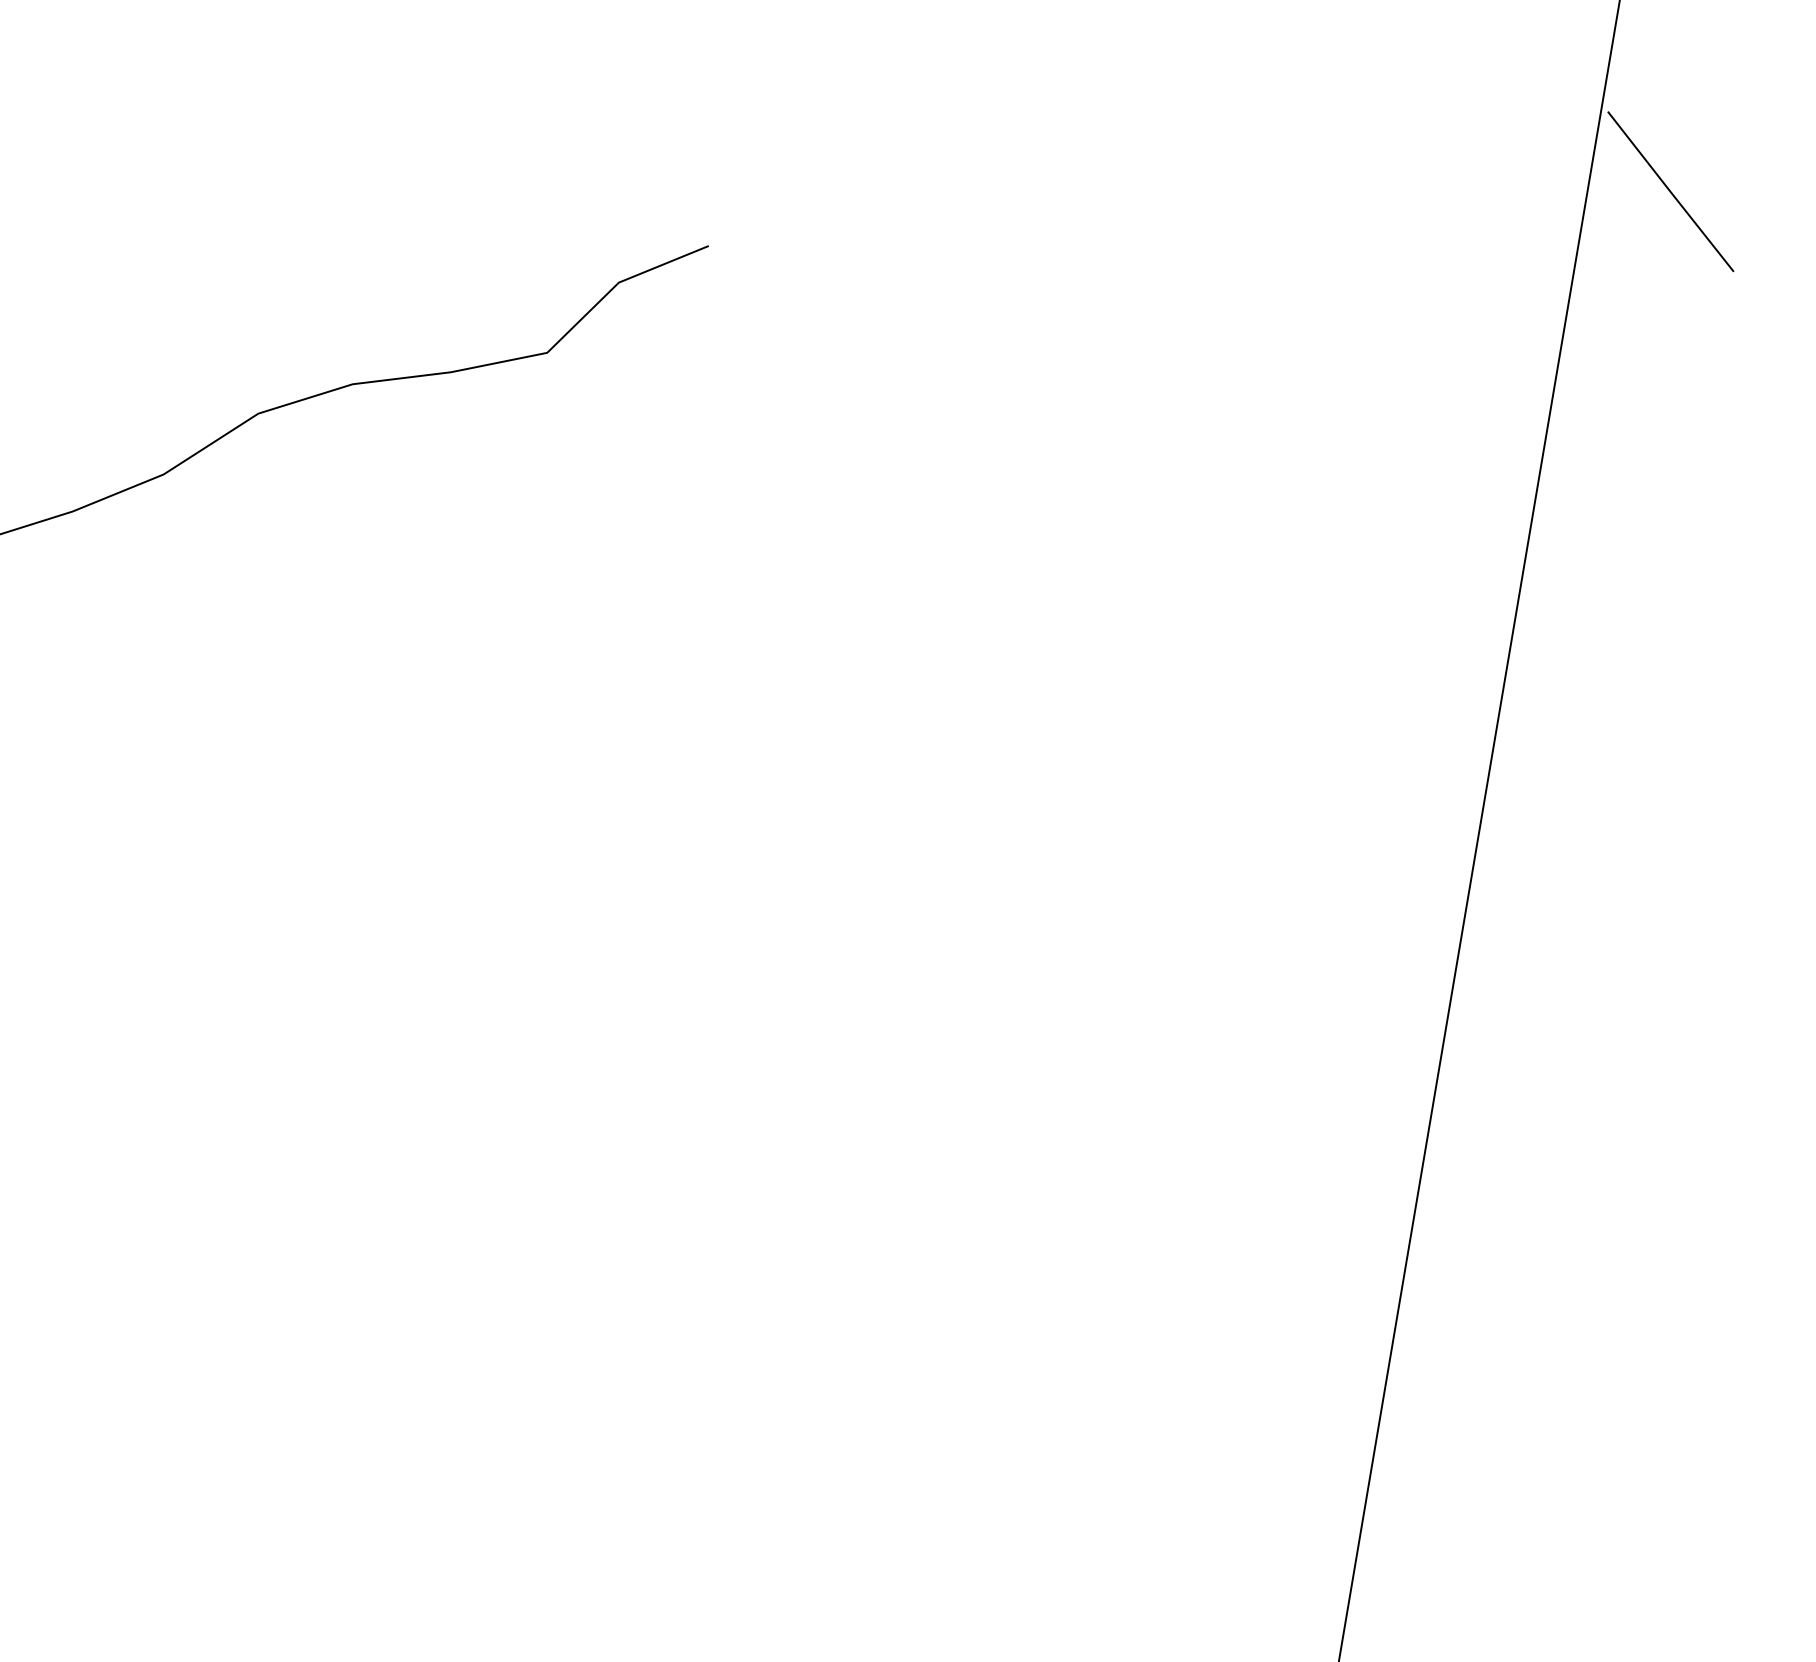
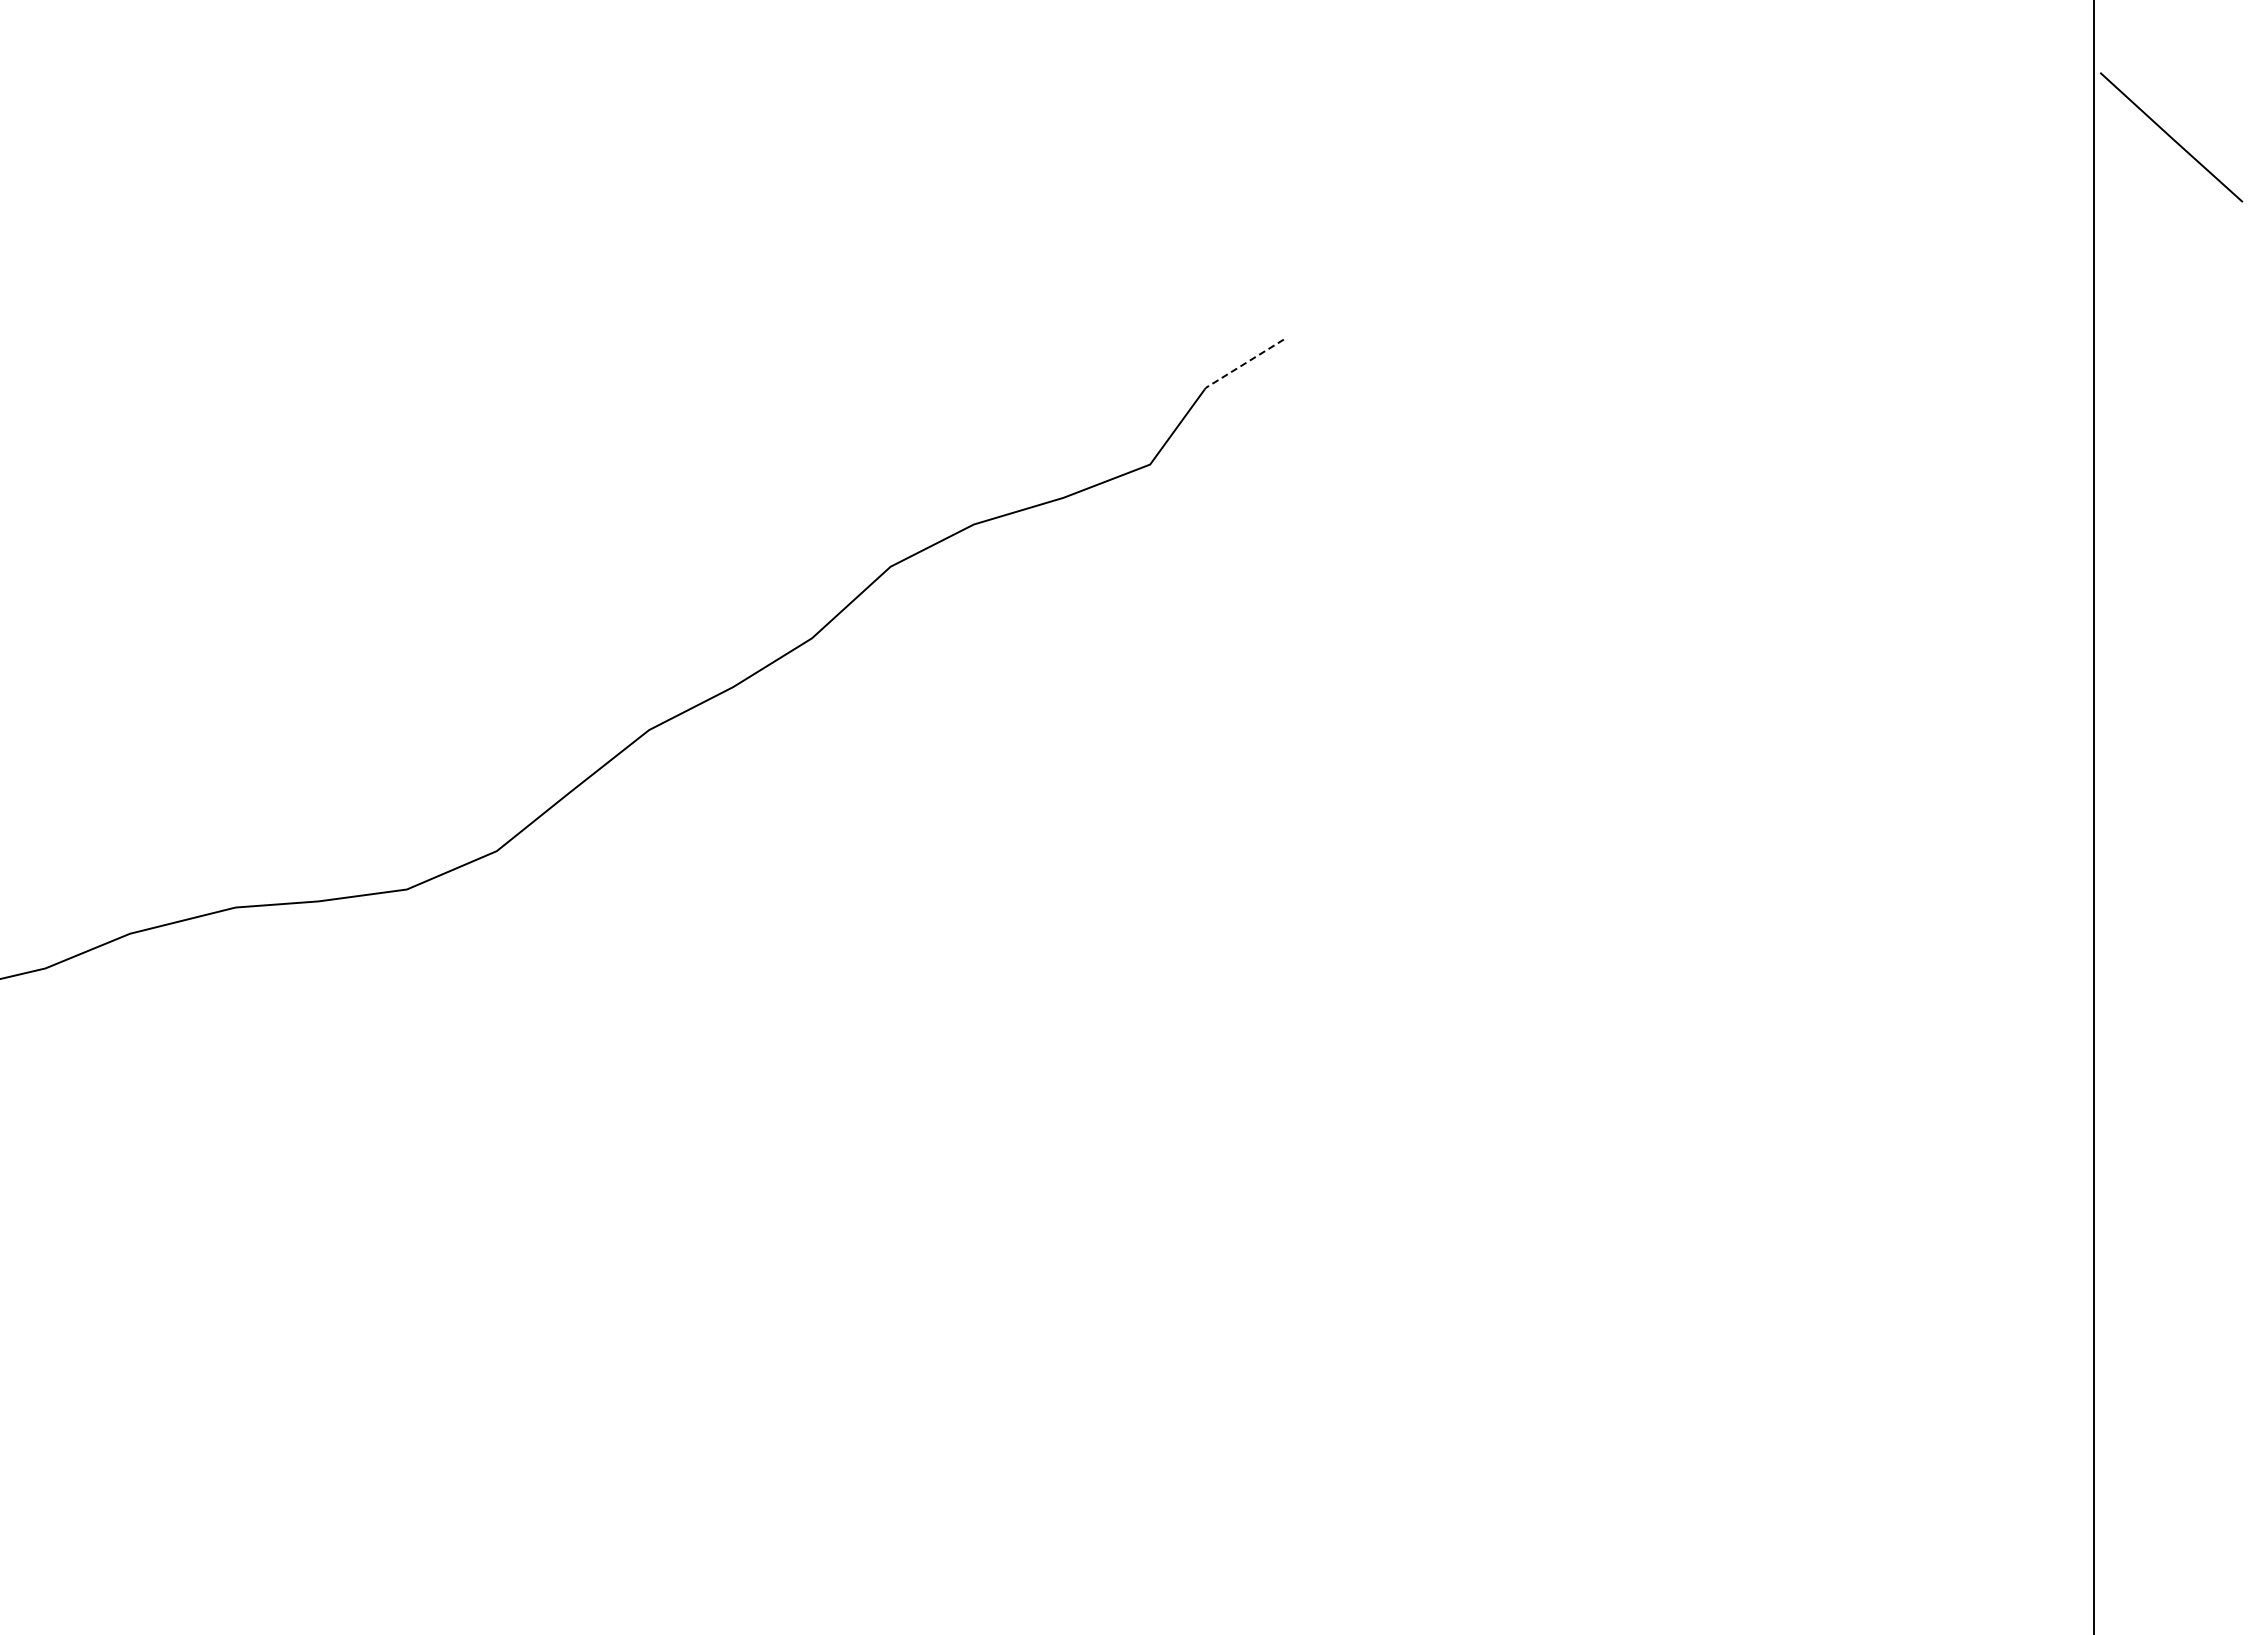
line: (662, 264) -> (1243, 364), solid -> dashed

